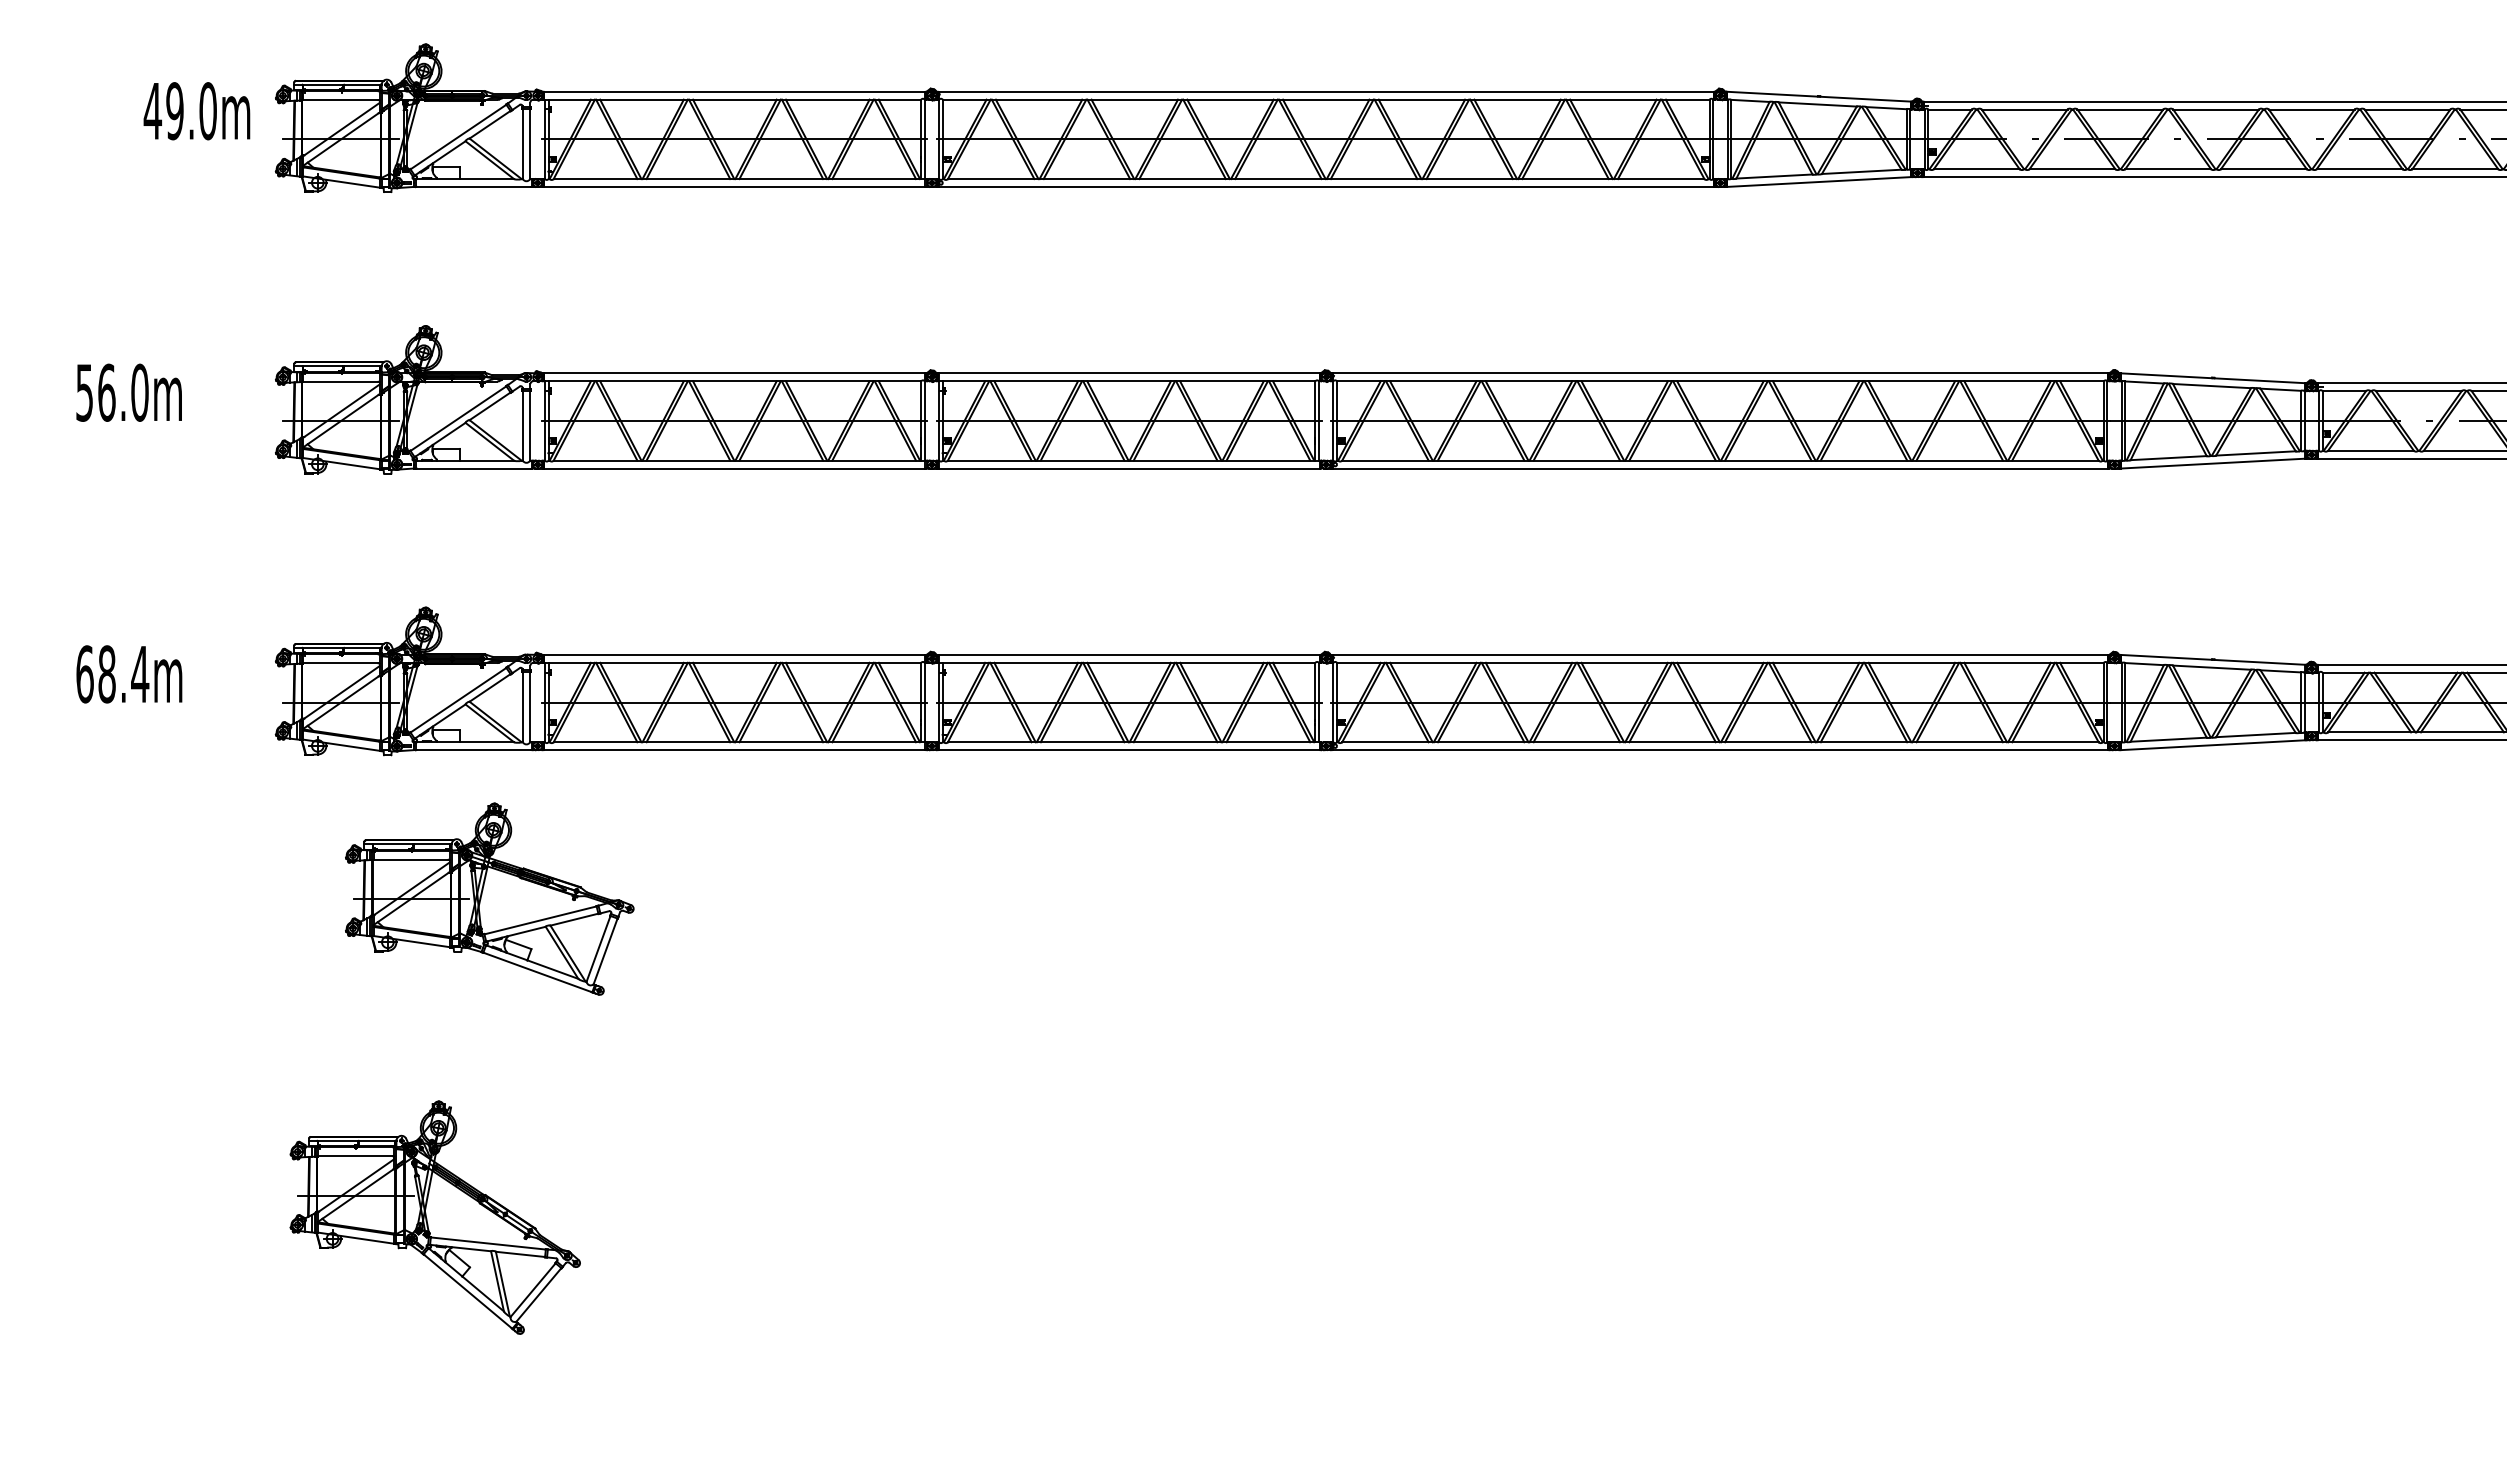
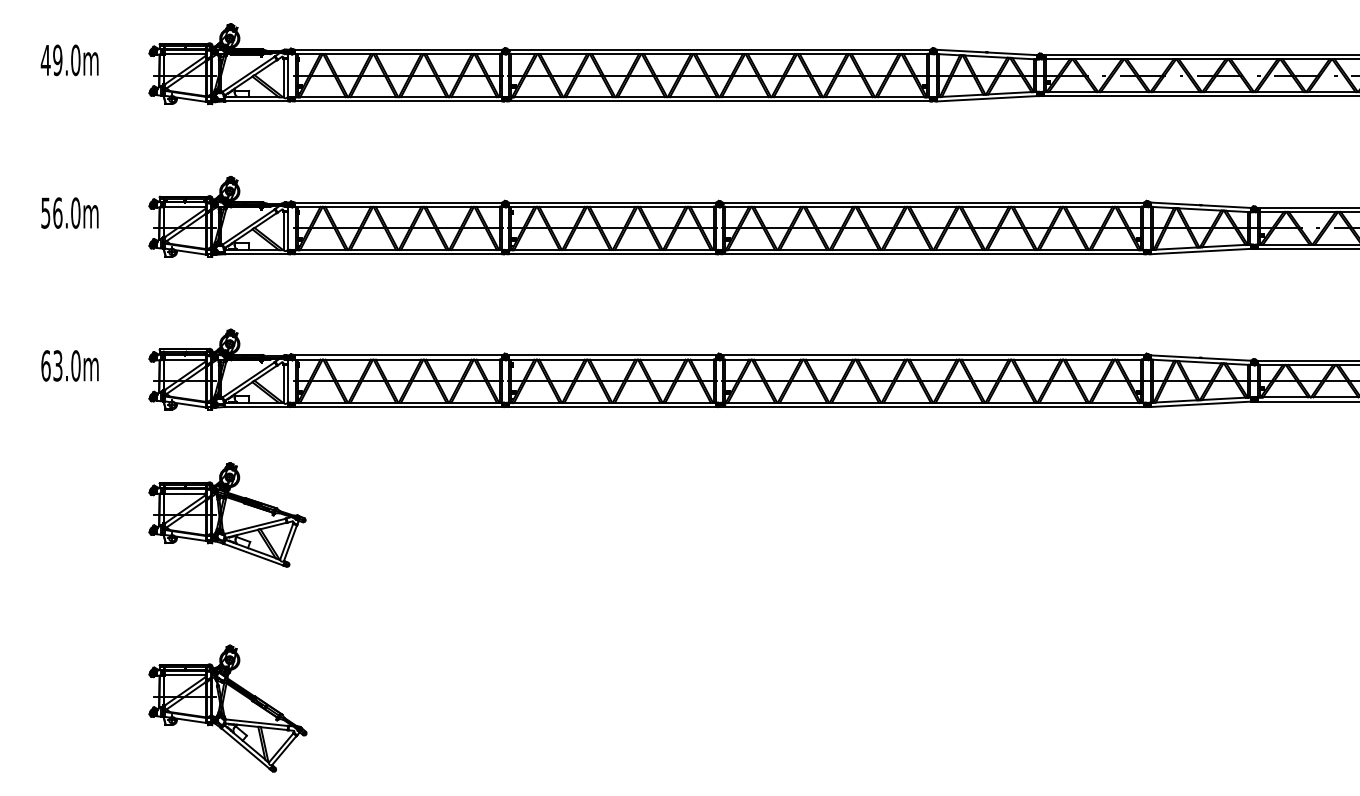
text: (196, 111) -> (69, 60), moved
text: (122, 673) -> (66, 365), 68.4m -> 63.0m
part: (489, 898) -> (227, 514), moved
part: (434, 1217) -> (227, 708), moved

